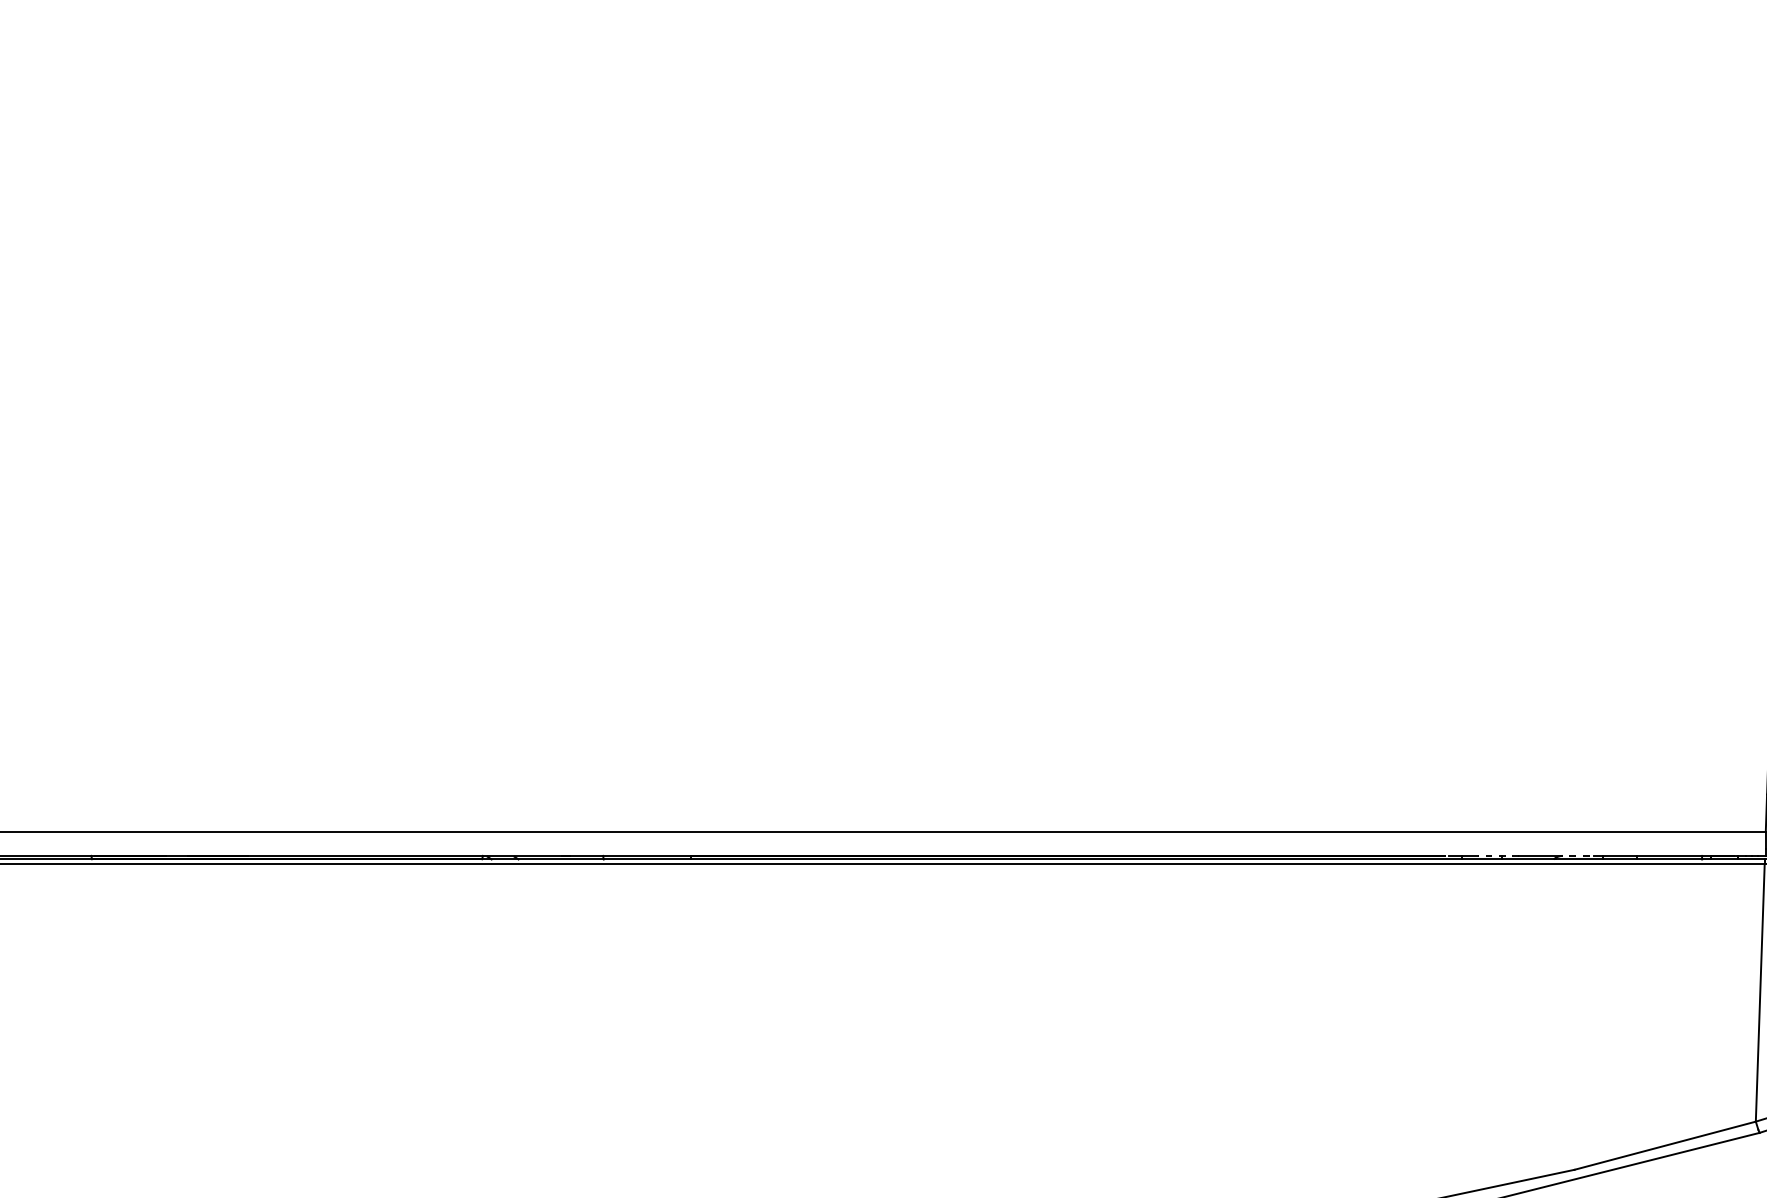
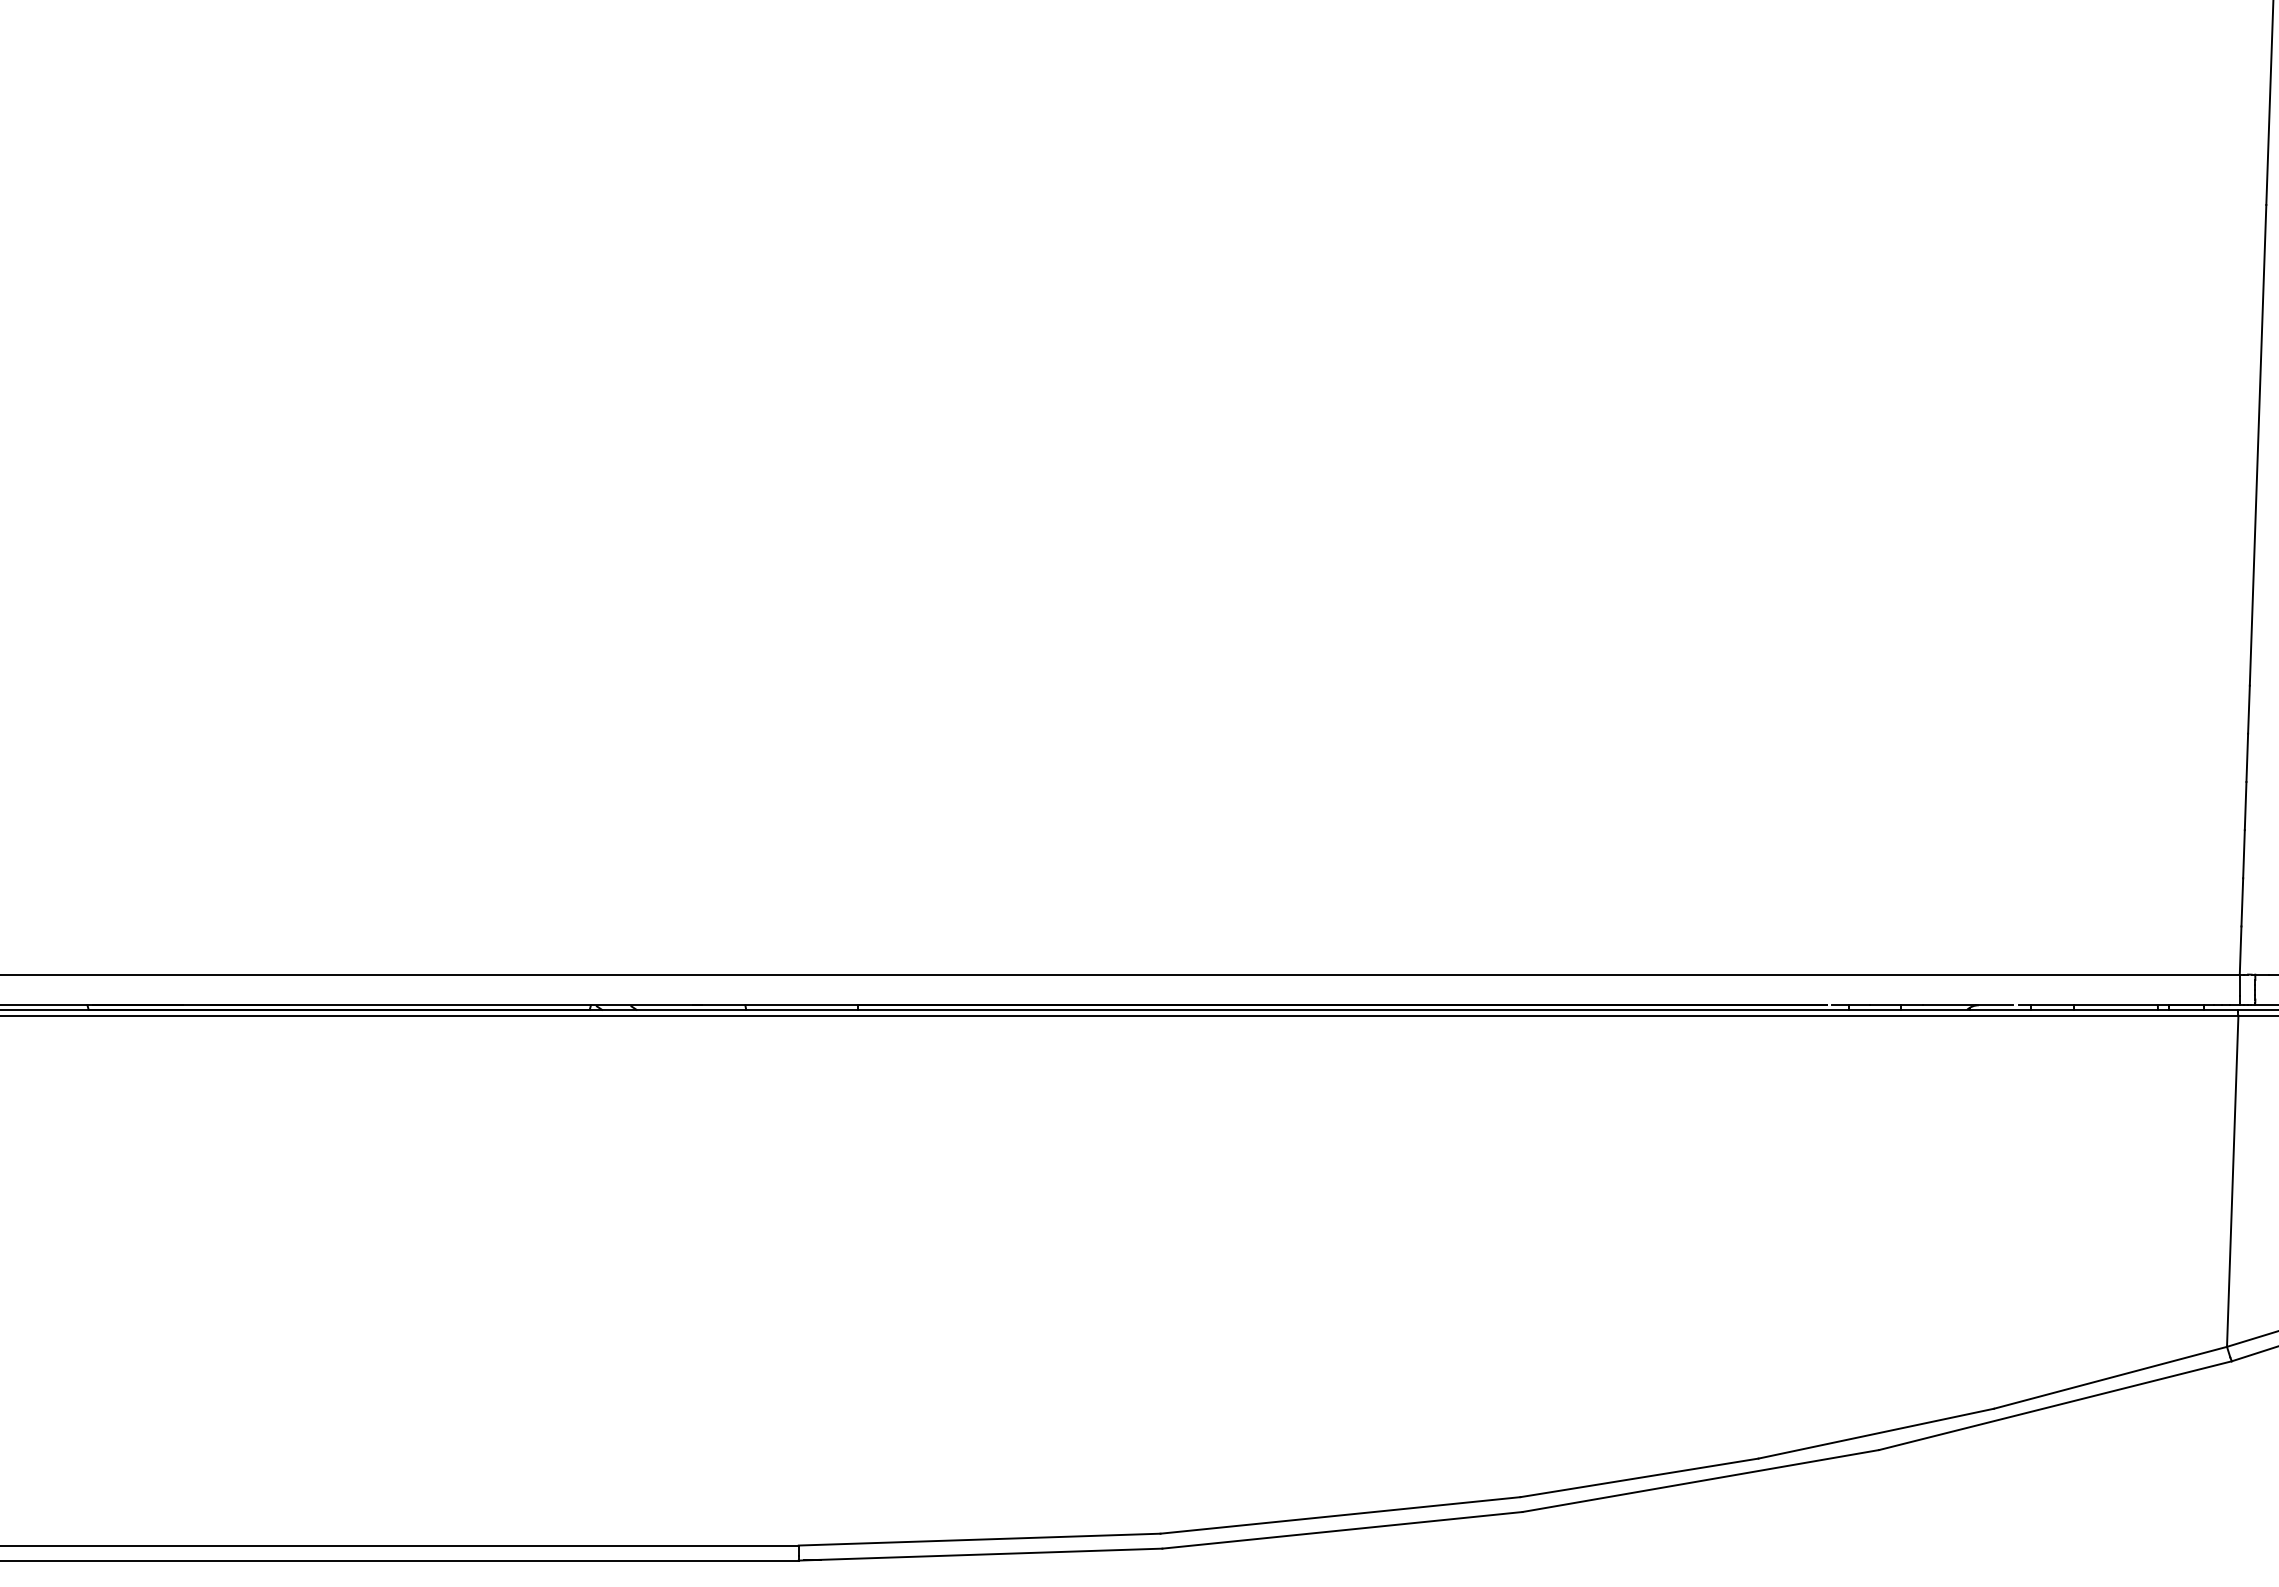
line: (1497, 856) -> (1895, 1005), dashed -> solid
line: (1574, 856) -> (1994, 1005), dashed -> solid

